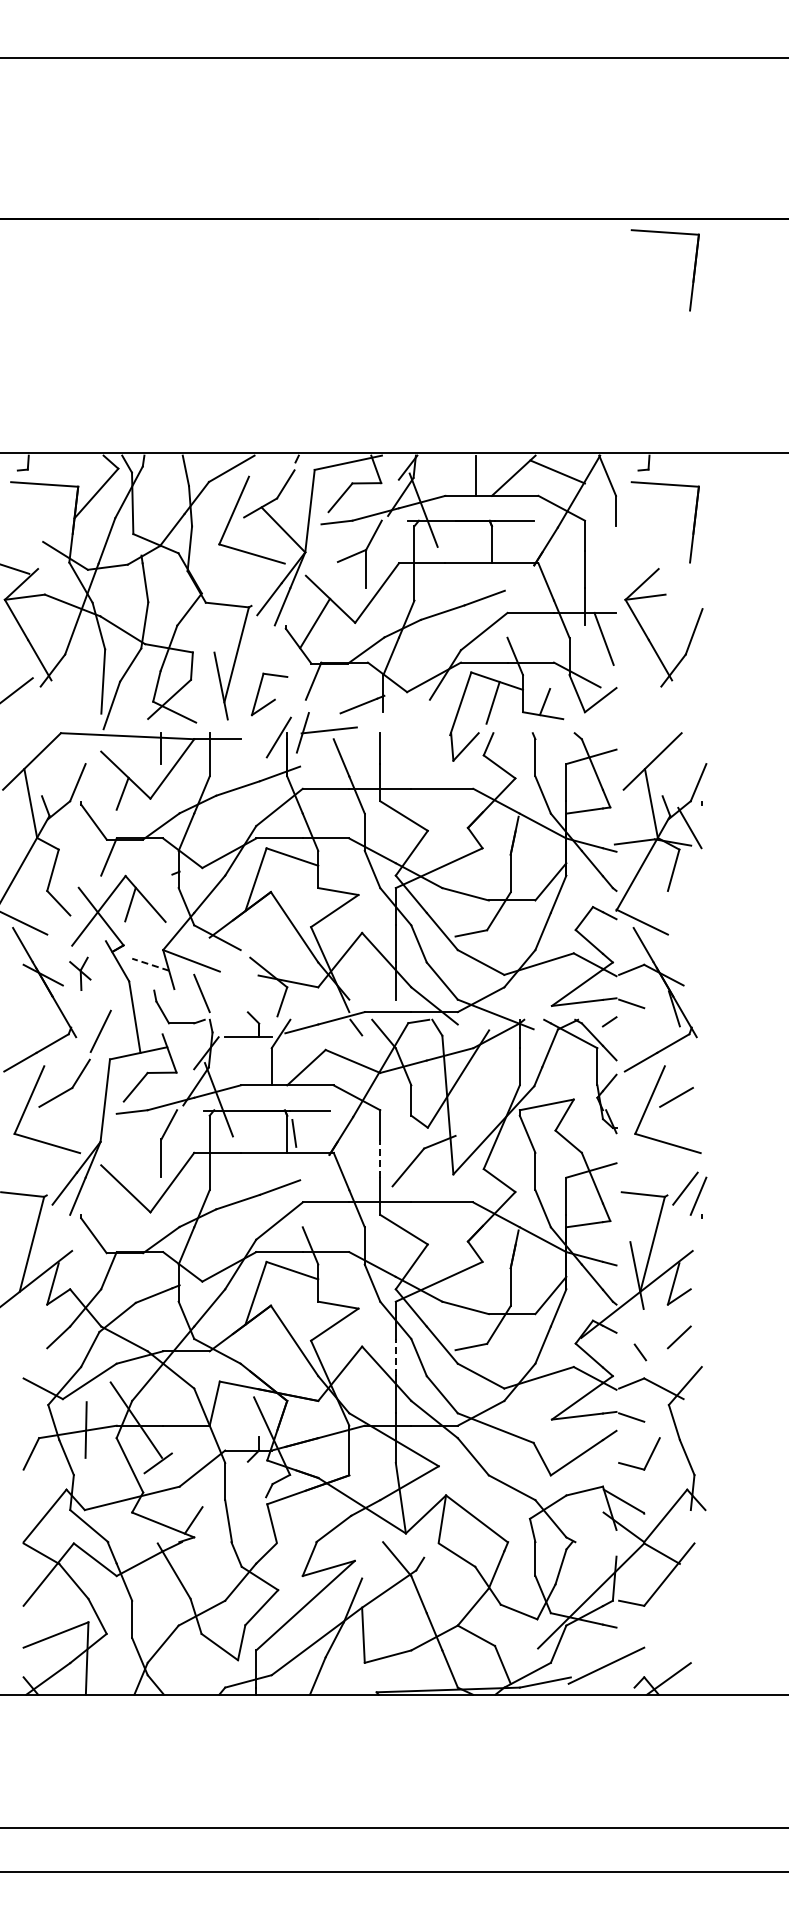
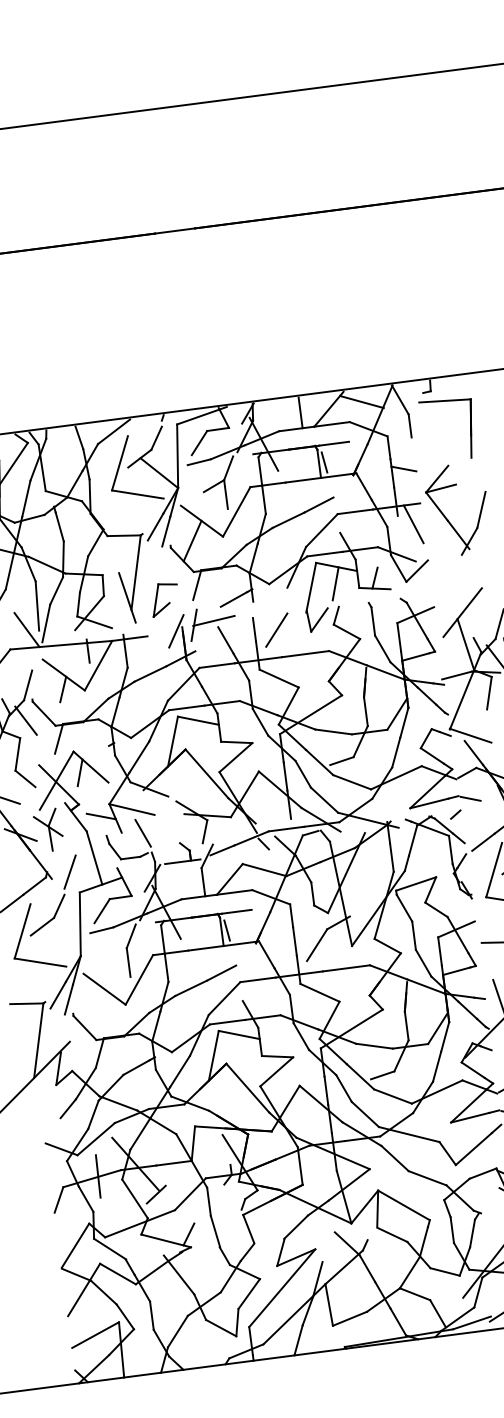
part: (692, 277) -> (445, 240), removed
line: (498, 543) -> (324, 462), added
line: (600, 565) -> (403, 468), added
line: (85, 710) -> (26, 629), added
line: (408, 752) -> (276, 629), added
line: (68, 827) -> (25, 720), added
line: (150, 964) -> (101, 816), dashed -> solid
part: (80, 973) -> (48, 830), size x1.67
line: (380, 1159) -> (295, 941), dashed -> solid
line: (395, 1357) -> (326, 1090), dashed -> solid

